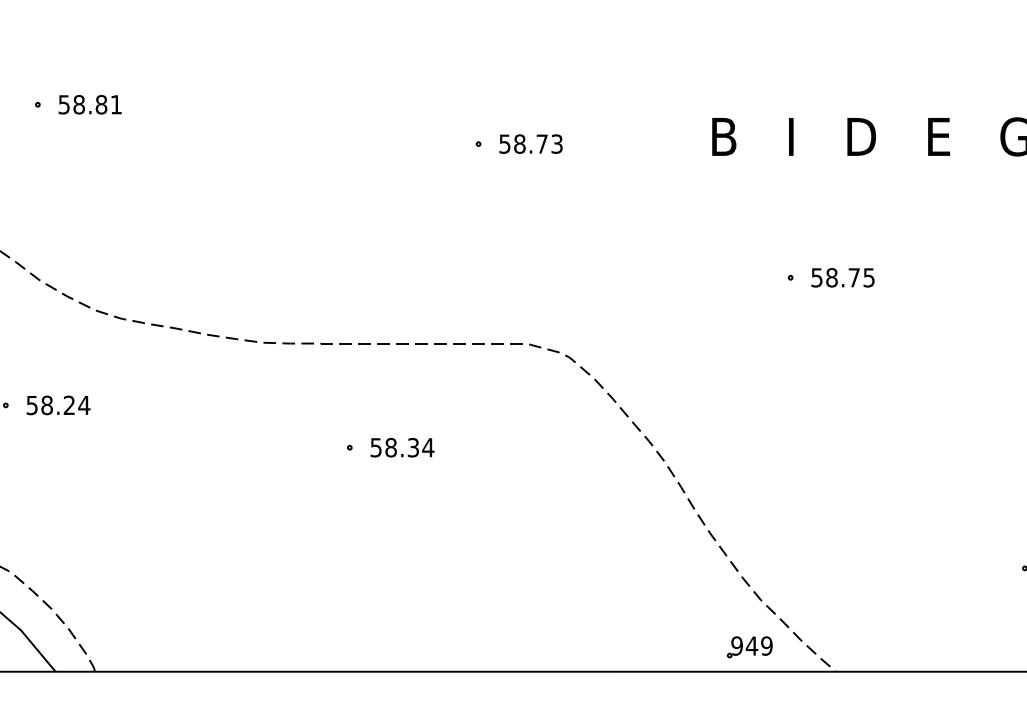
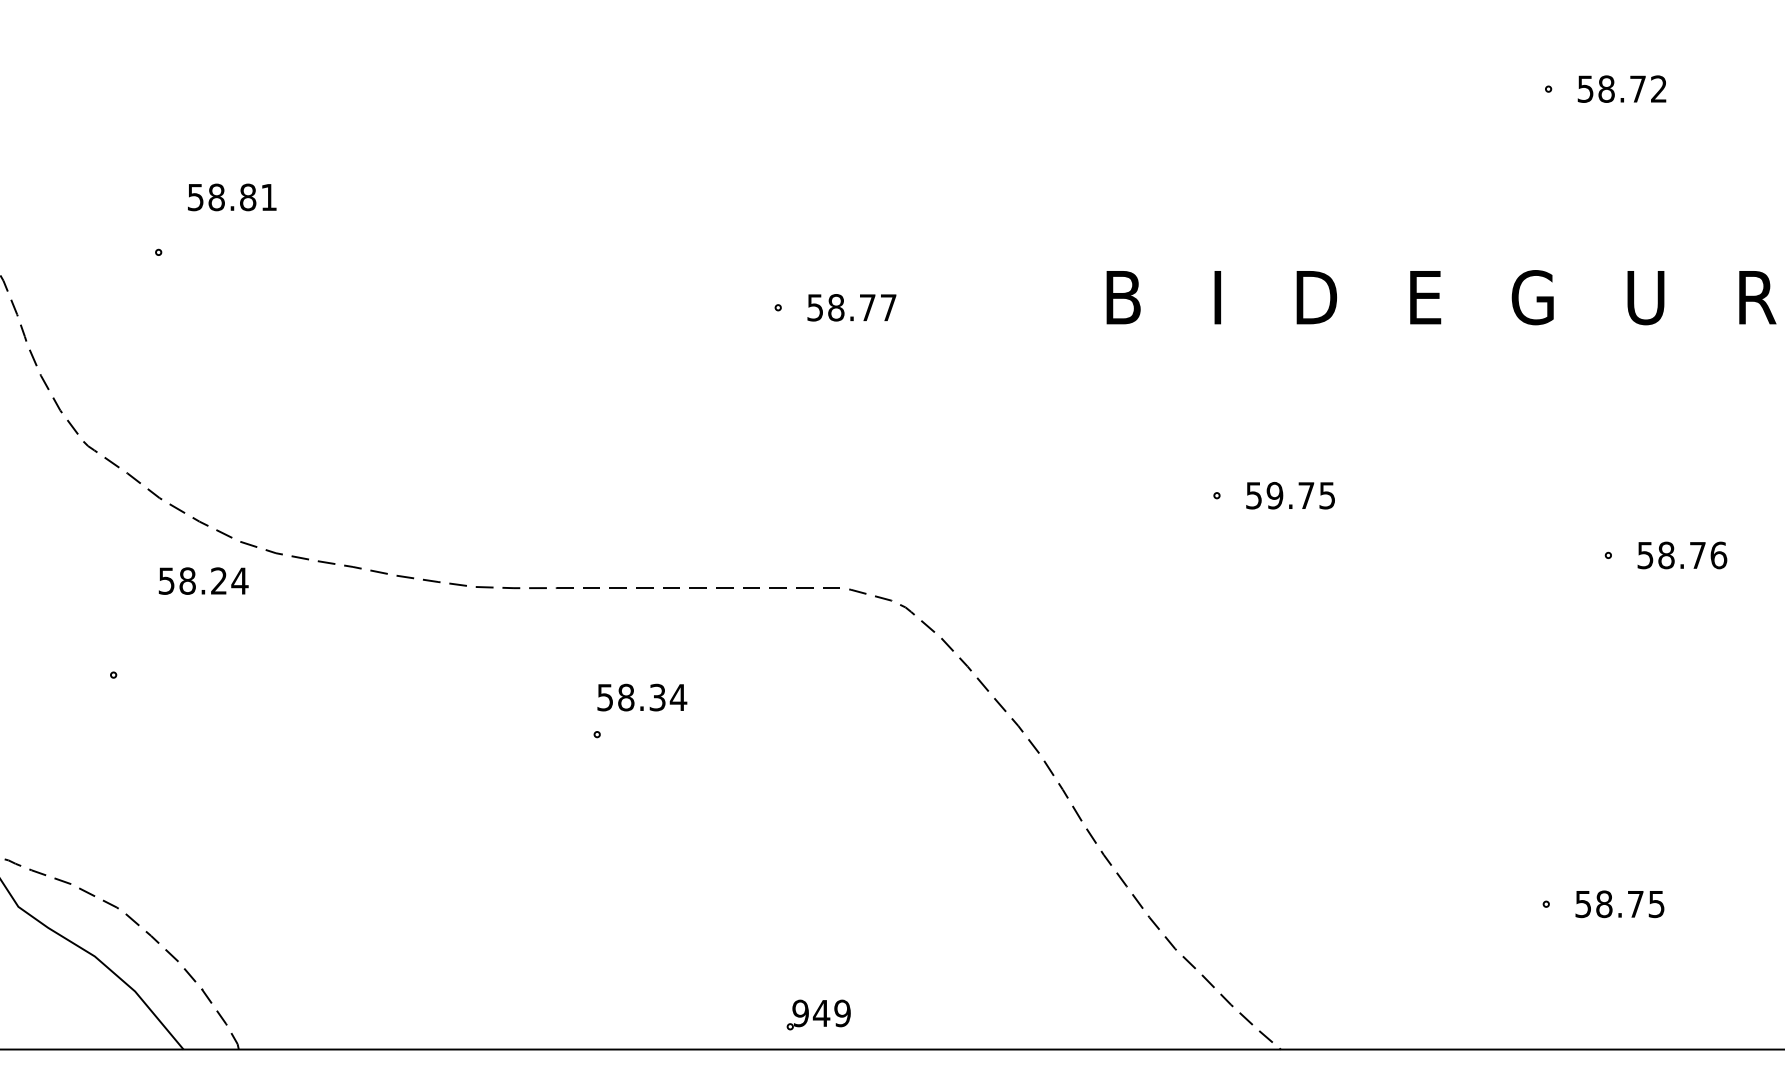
text: (90, 104) -> (232, 197), moved
text: (557, 143) -> (888, 307), 58.73 -> 58.77
text: (831, 277) -> (1274, 495), 58.75 -> 59.75
text: (58, 404) -> (203, 580), moved
text: (402, 447) -> (642, 697), moved
part: (749, 646) -> (818, 1014), moved

